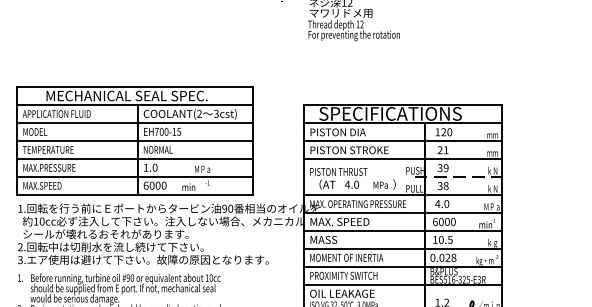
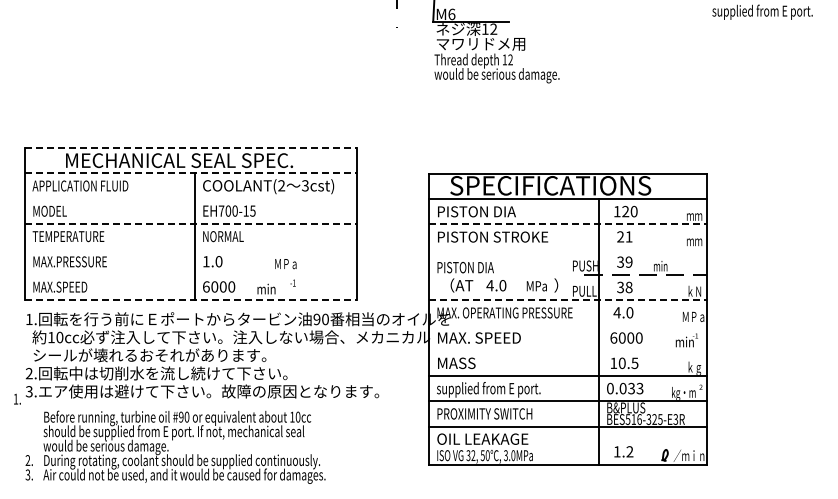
text: (353, 35) -> (498, 75), For preventing the rotation -> would be serious damage.
line: (135, 87) -> (191, 148), solid -> dashed
line: (135, 105) -> (191, 173), solid -> dashed
line: (135, 122) -> (191, 198), removed
line: (135, 140) -> (191, 223), solid -> dashed
line: (403, 141) -> (568, 224), solid -> dashed
line: (135, 159) -> (191, 249), removed
line: (403, 159) -> (568, 249), removed
text: (480, 170) -> (677, 265), ｋＮ -> min
text: (352, 171) -> (497, 267), PISTON THRUST -> PISTON DIA
line: (135, 176) -> (191, 274), removed
line: (135, 194) -> (191, 299), solid -> dashed
line: (403, 195) -> (568, 300), solid -> dashed
line: (403, 213) -> (568, 325), removed
line: (403, 230) -> (568, 350), removed
text: (450, 257) -> (635, 388), 0.028 -> 0.033
text: (346, 258) -> (488, 389), MOMENT OF INERTIA -> supplied from E port.
text: (20, 277) -> (17, 398), moved

